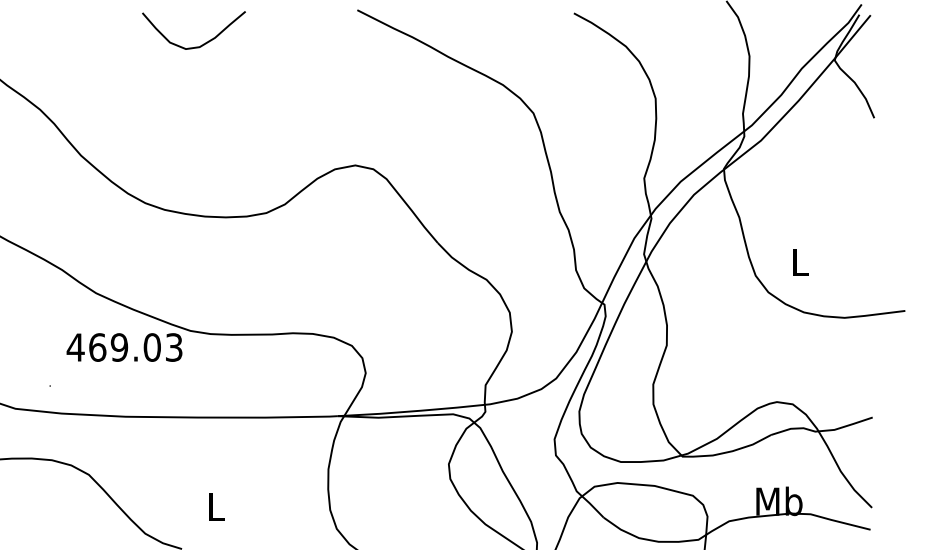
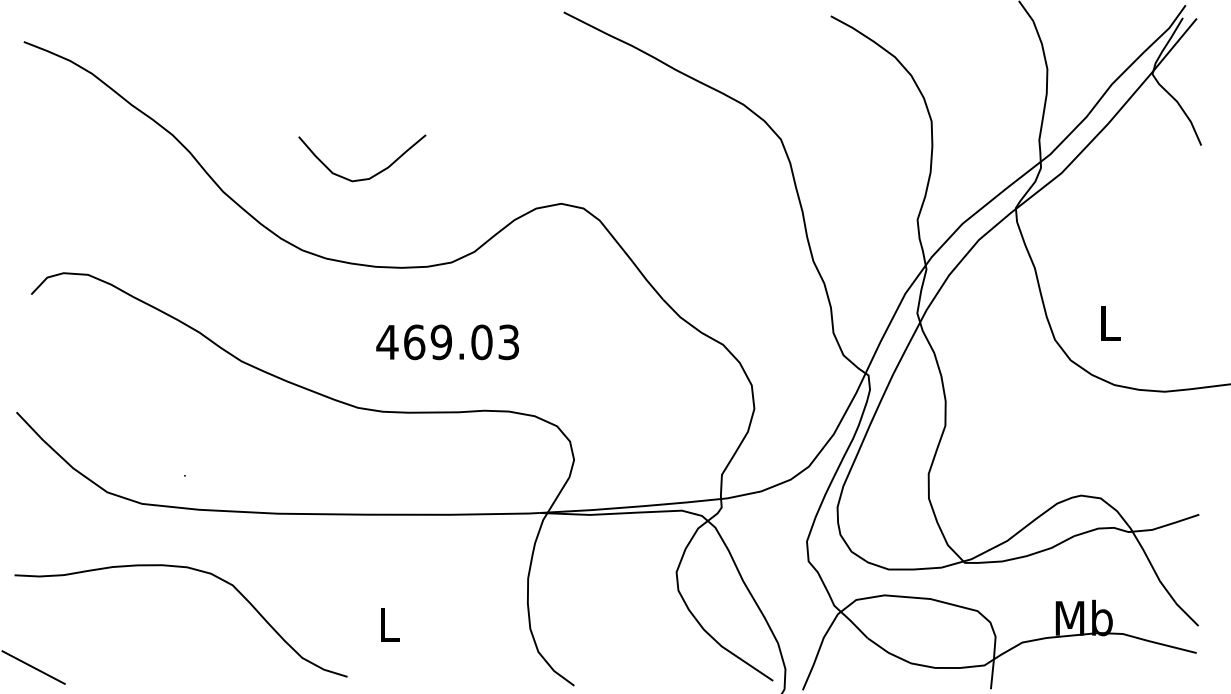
curve: (202, 44) -> (372, 175), moved
text: (124, 347) -> (447, 342), moved

